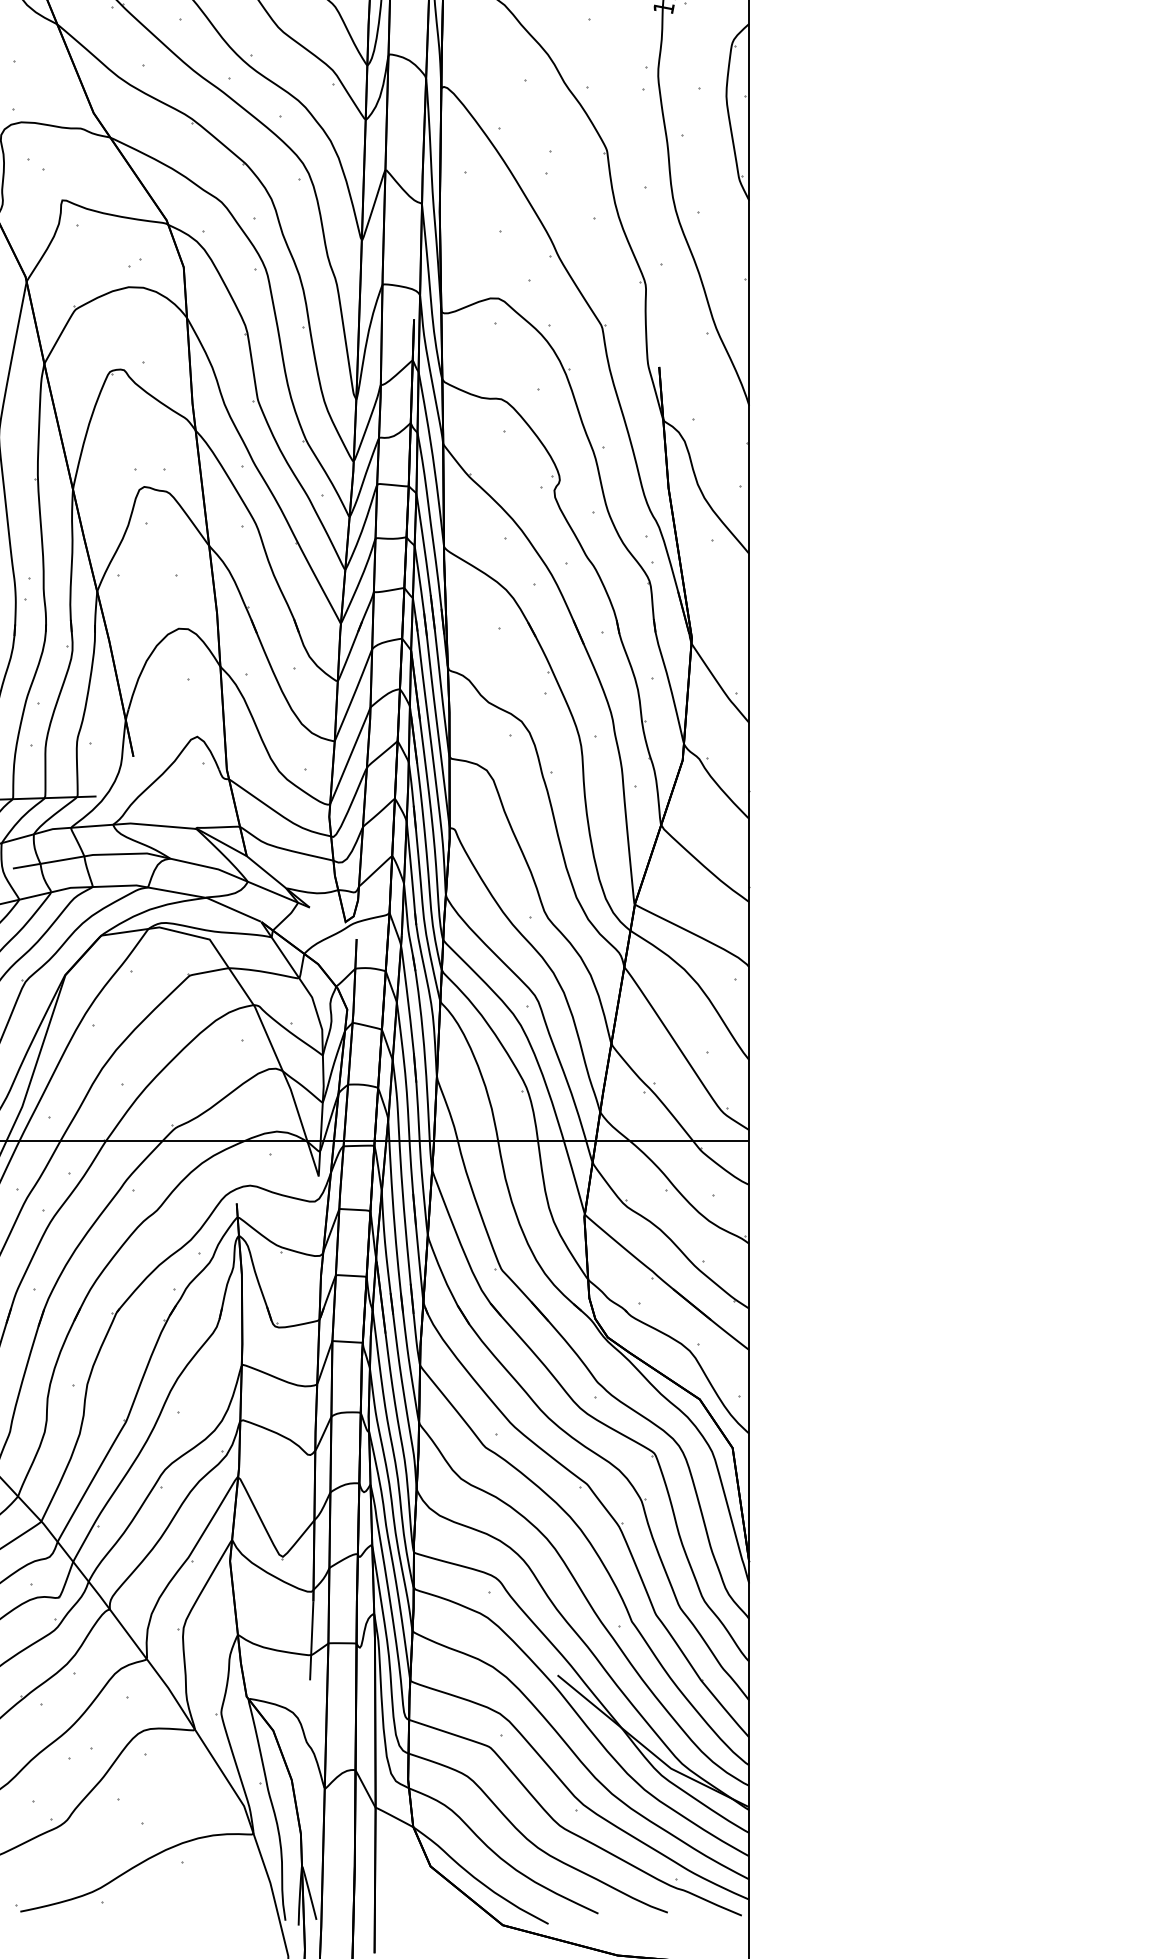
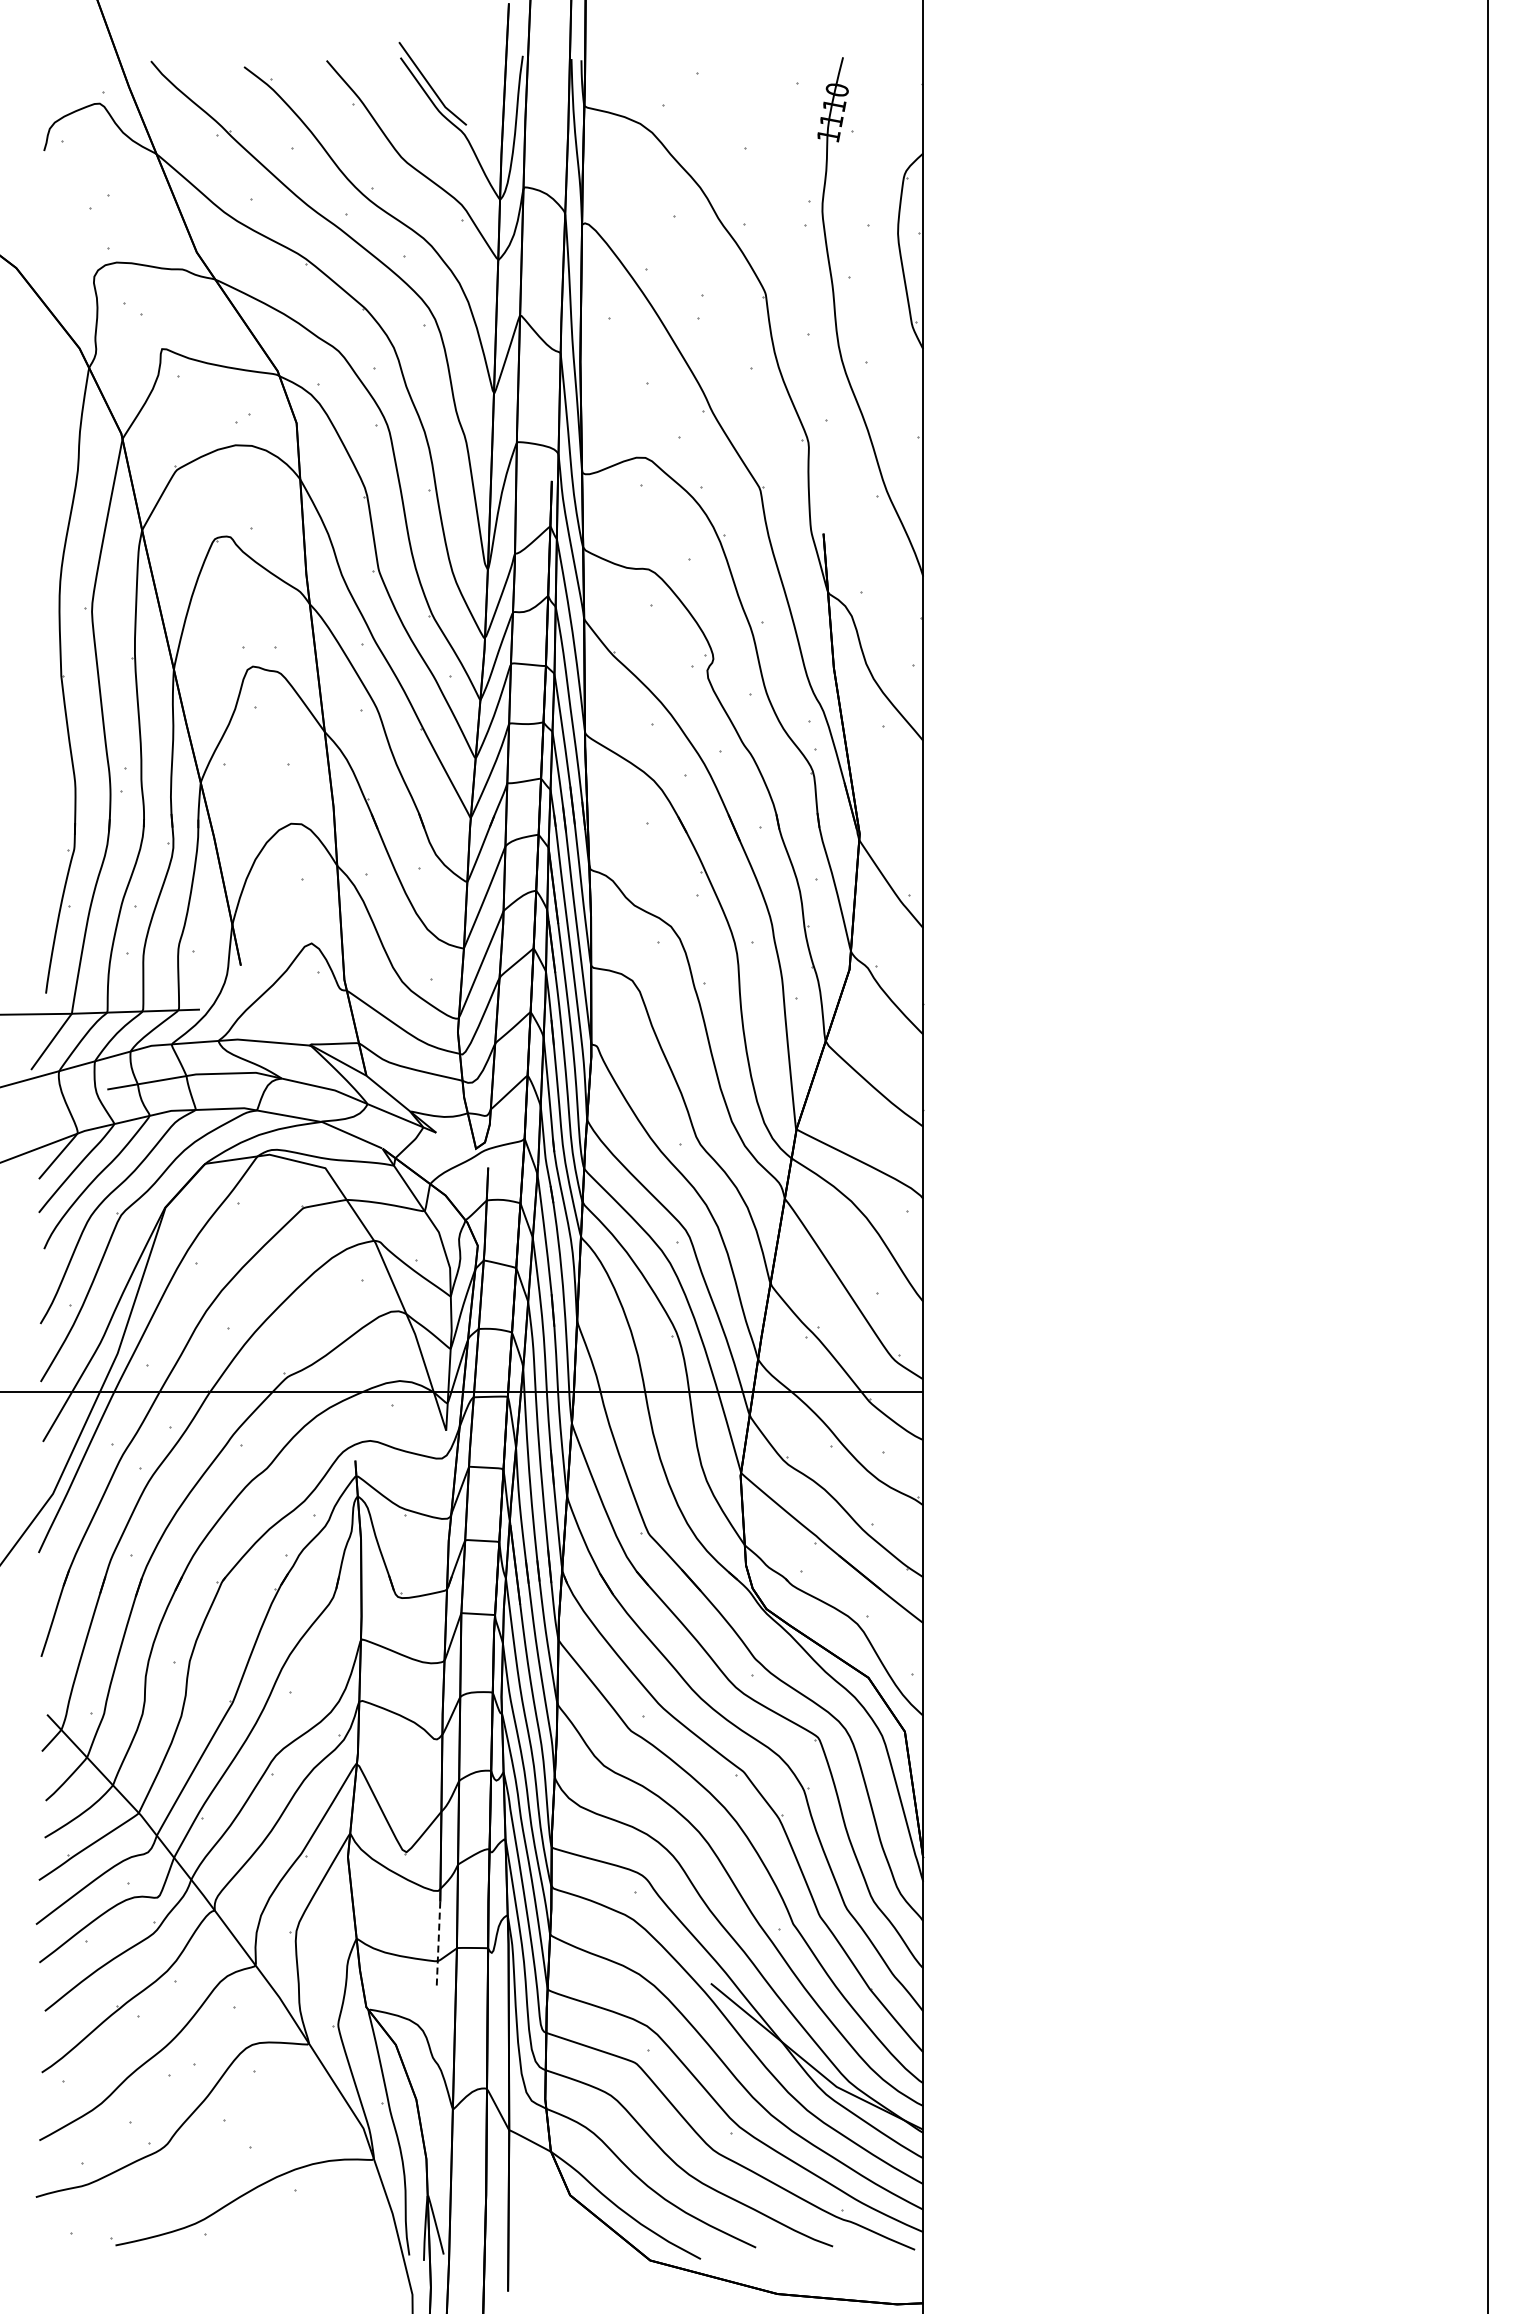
line: (311, 1641) -> (438, 1945), solid -> dashed

